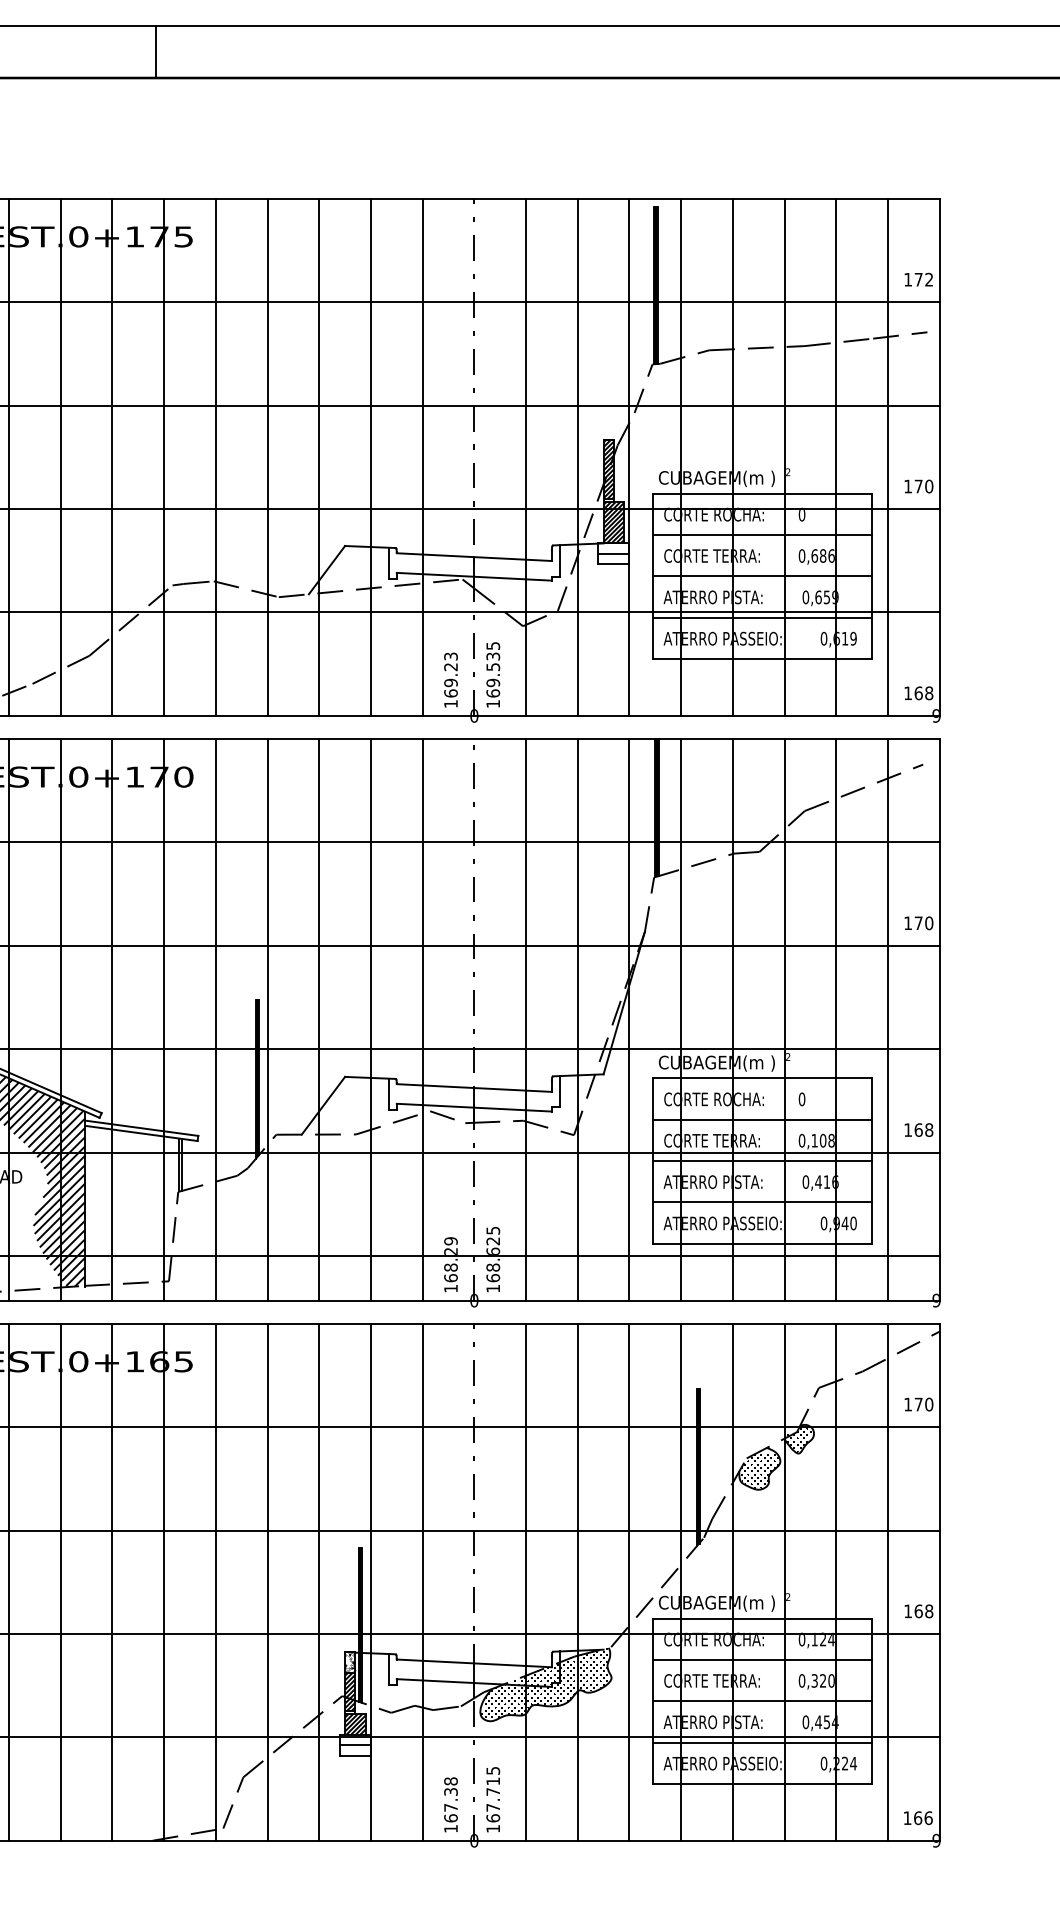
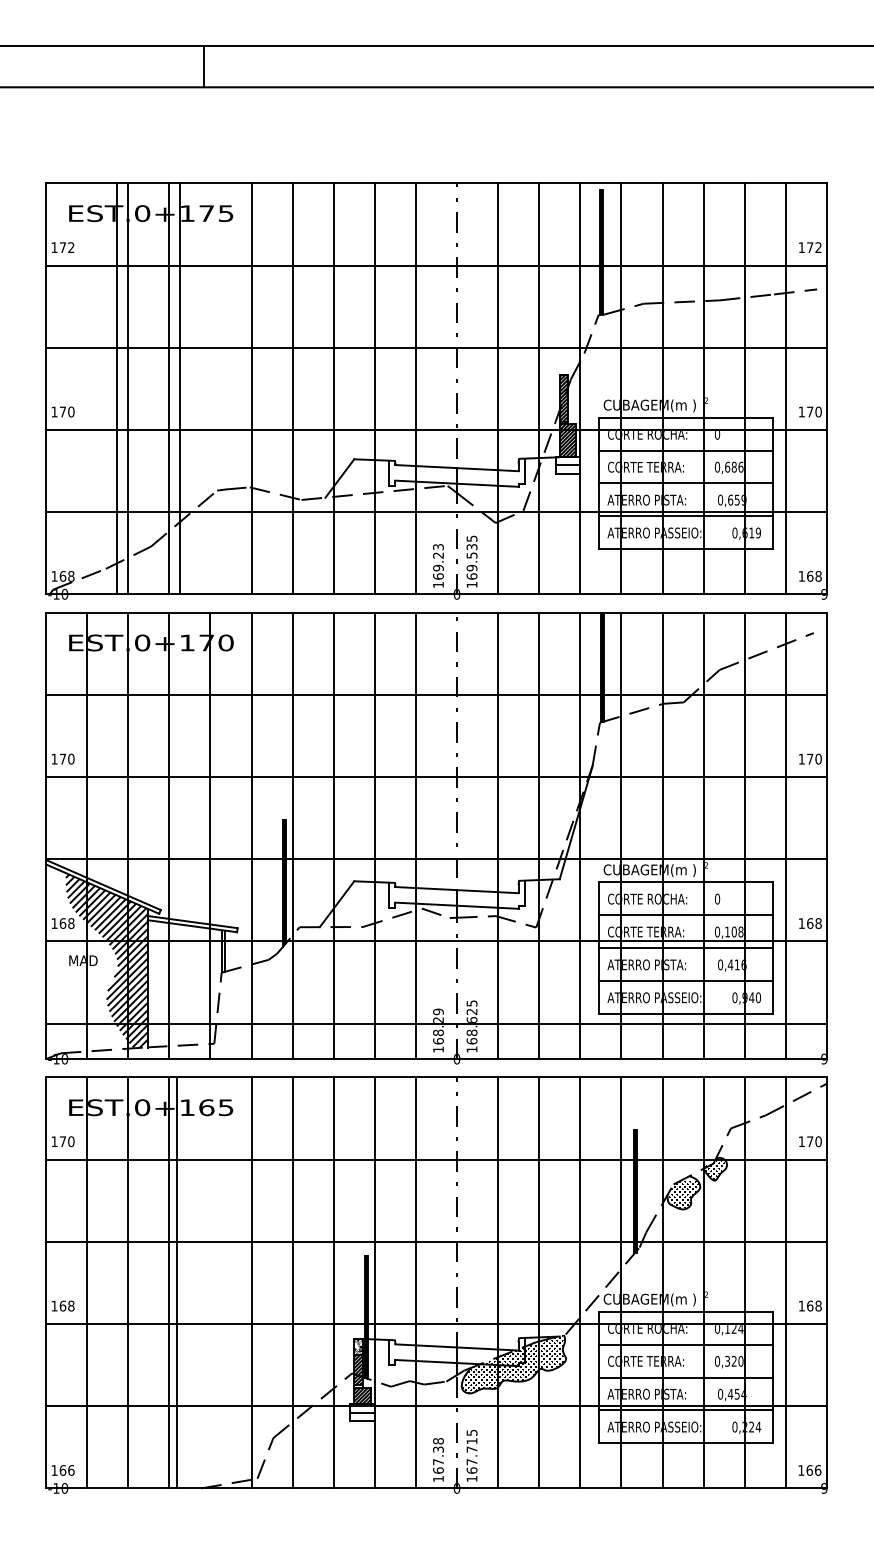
line: (9, 456) -> (117, 388), moved
line: (164, 456) -> (180, 388), moved
line: (164, 1581) -> (177, 1282), moved

